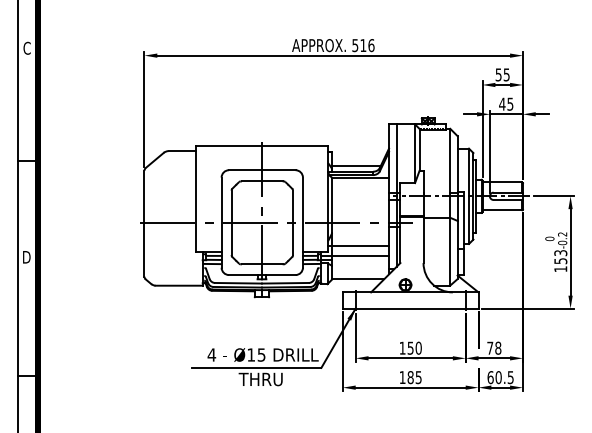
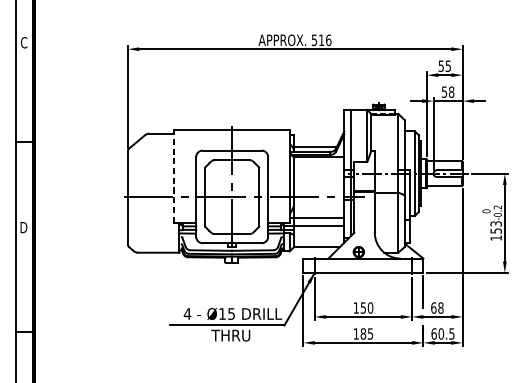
text: (506, 103) -> (448, 91), 45 -> 58
line: (195, 199) -> (173, 176), solid -> dashed
text: (490, 347) -> (434, 307), 78 -> 68

